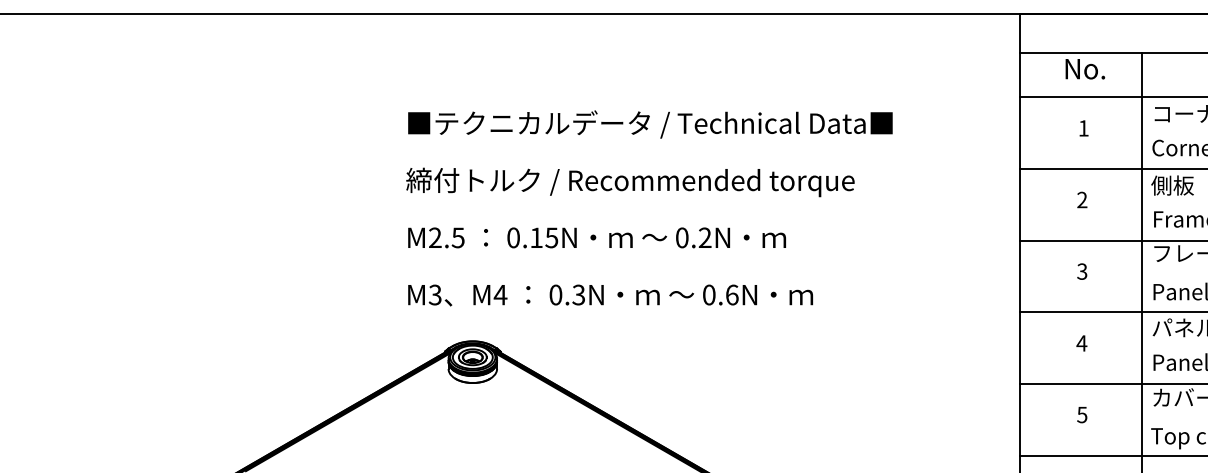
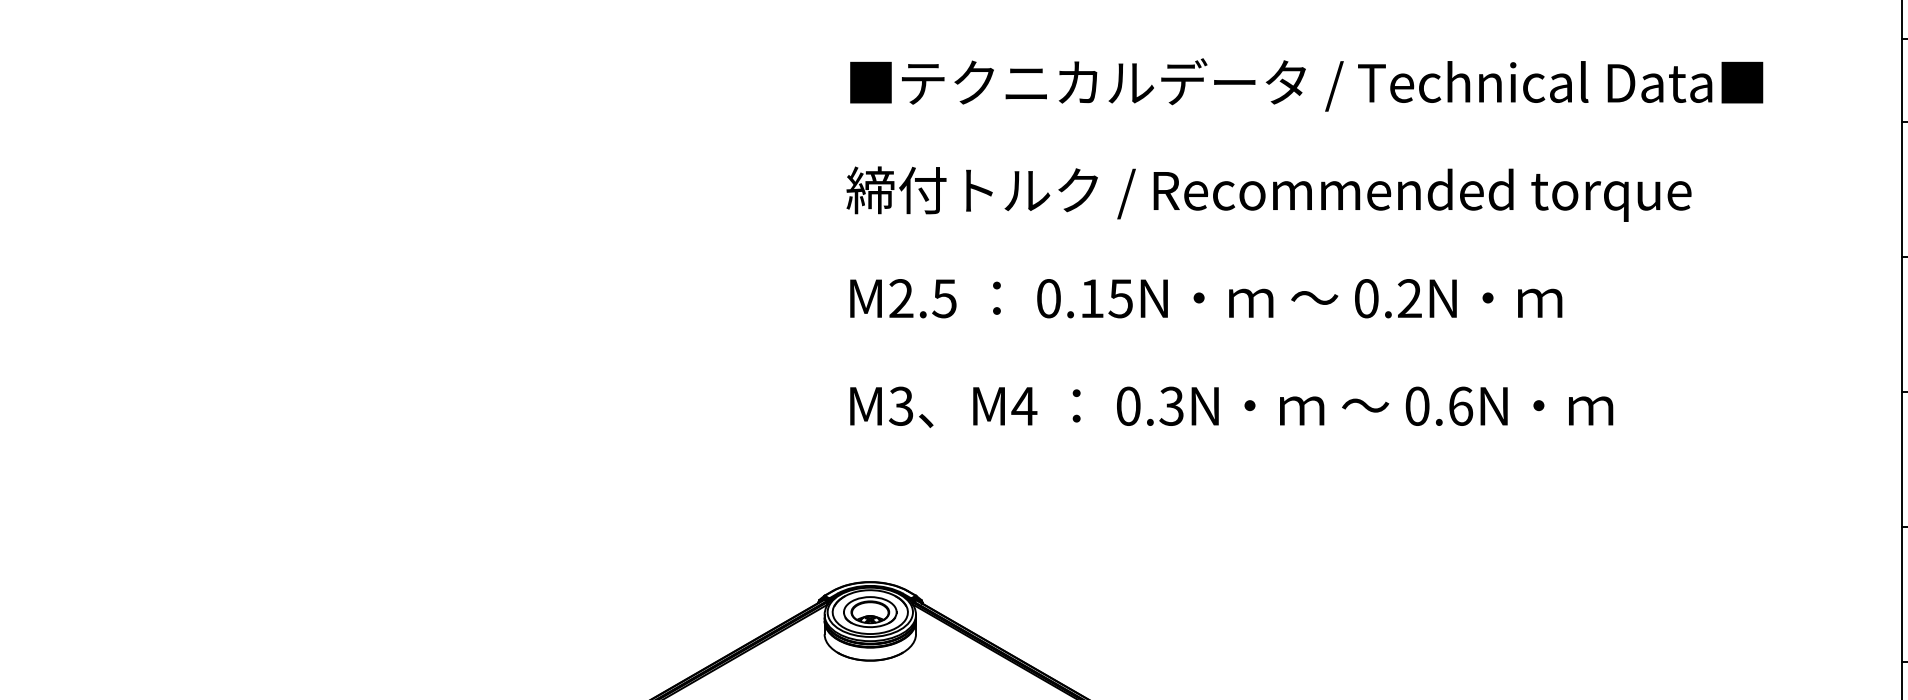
text: (649, 208) -> (1304, 243), moved

